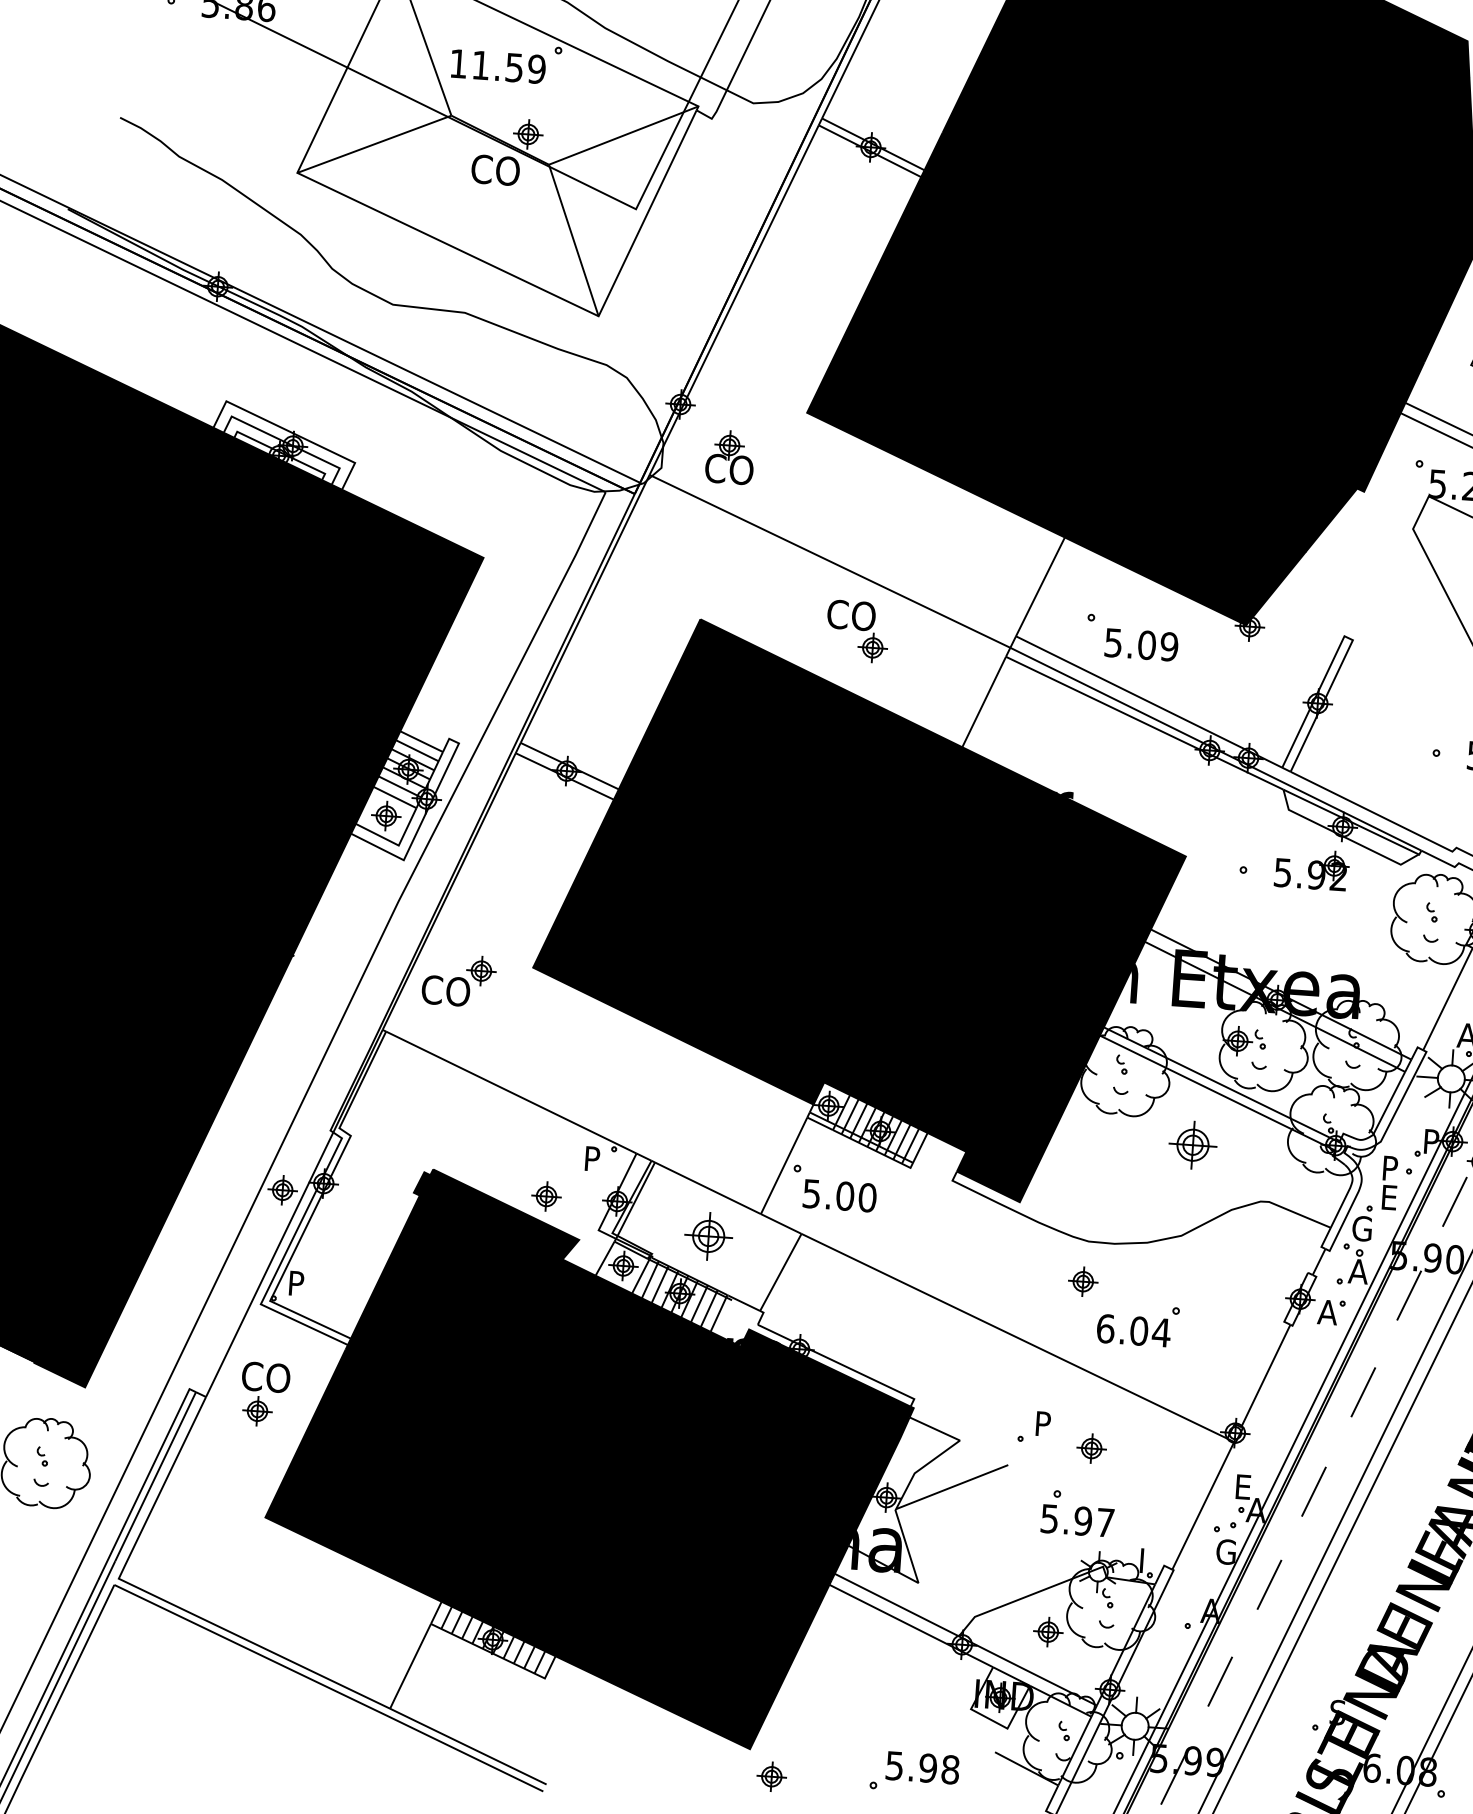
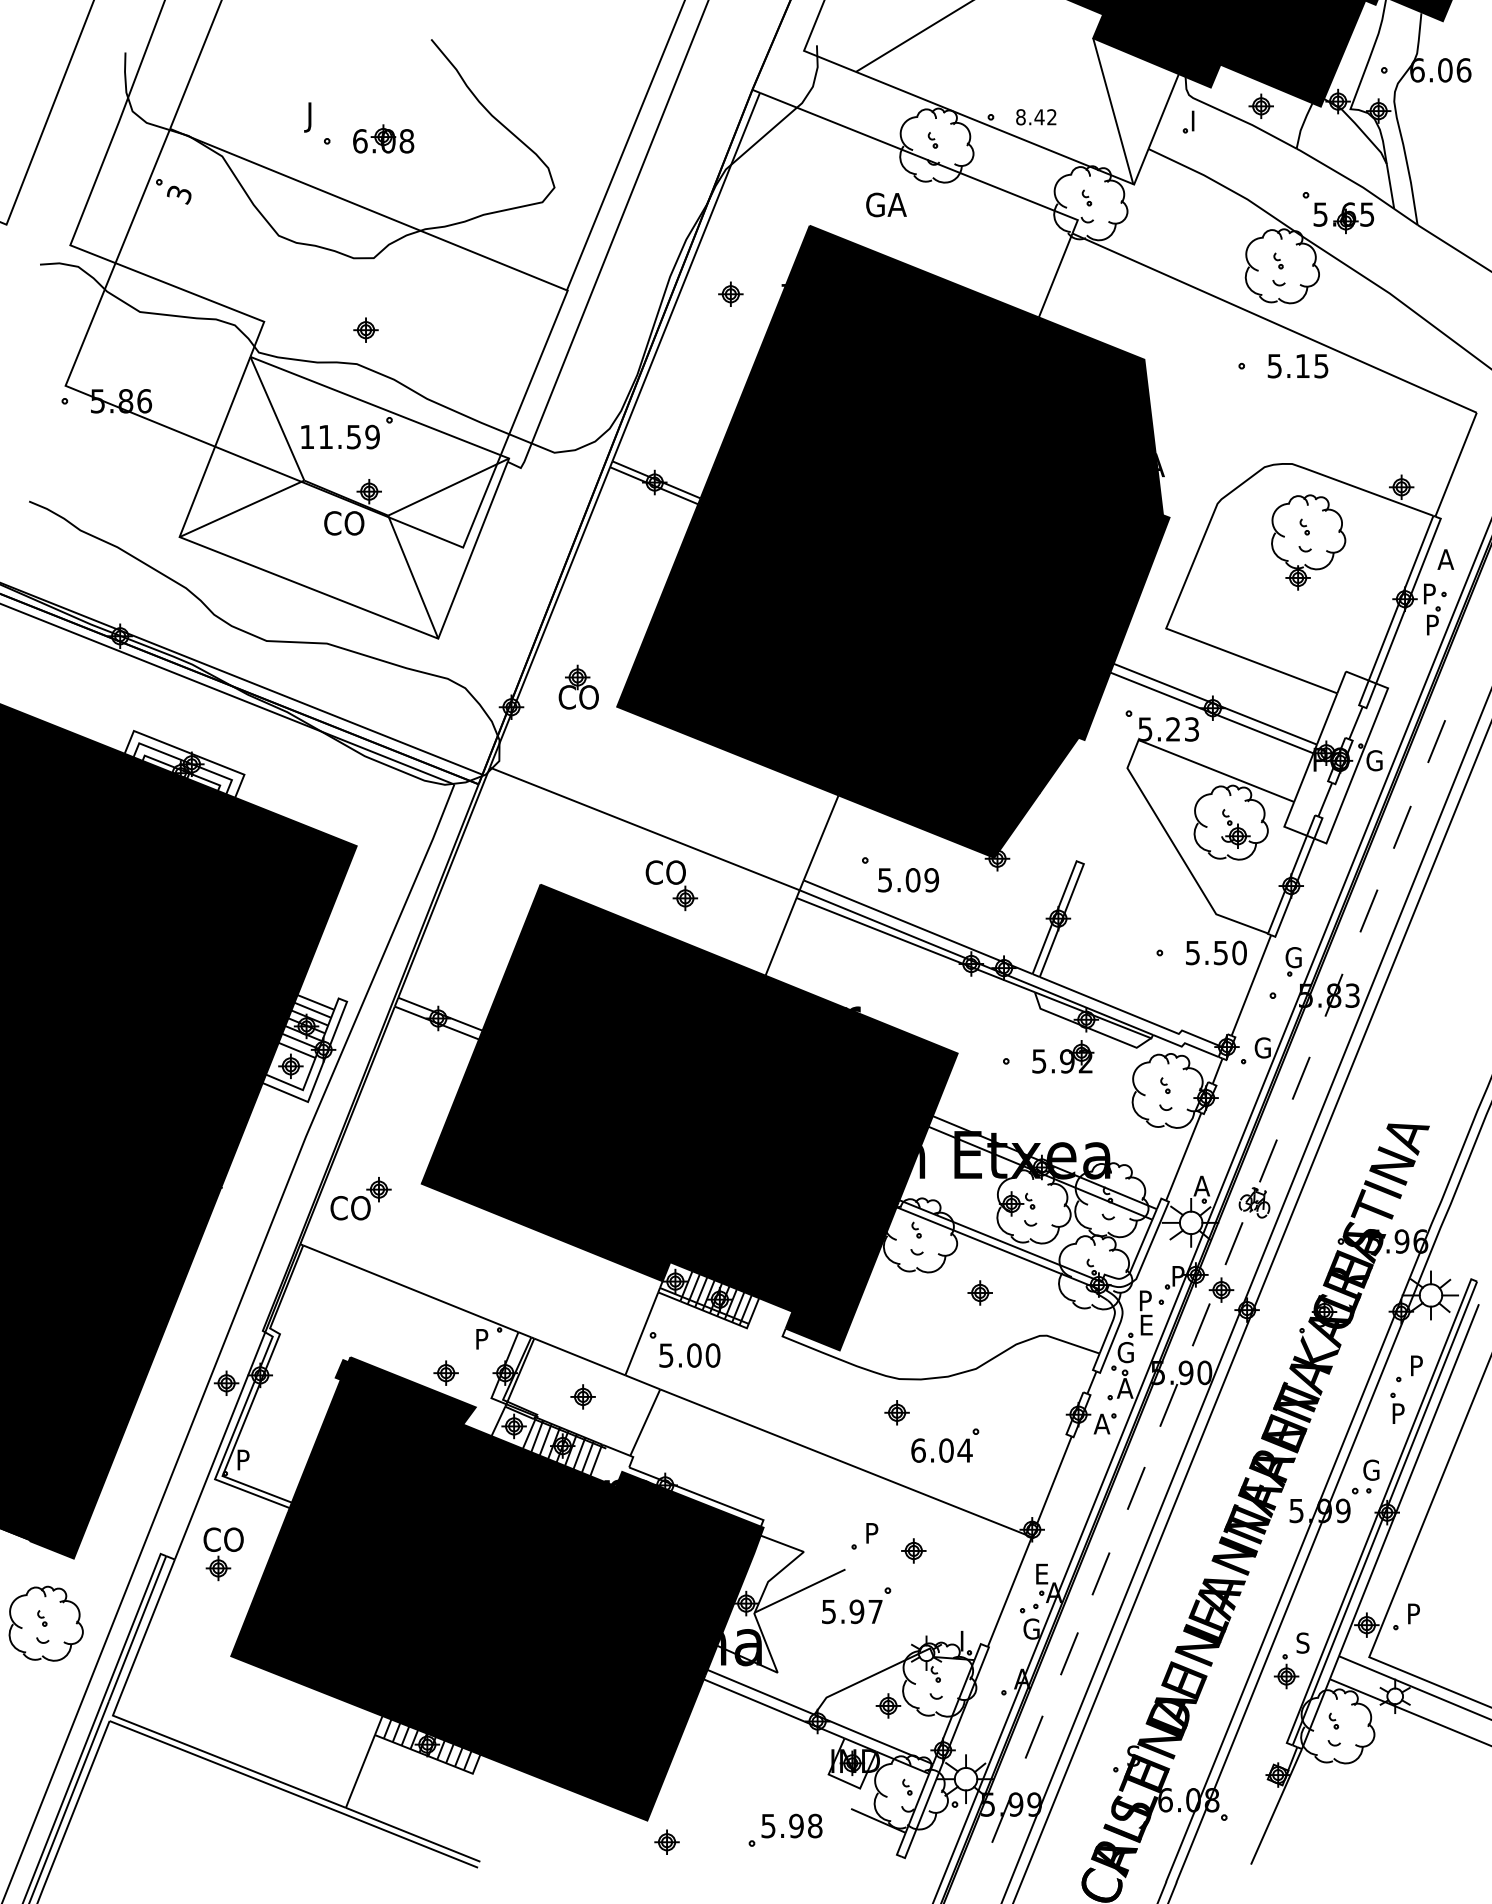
part: (729, 456) -> (578, 686), moved
part: (1192, 1144) -> (979, 1292), size x0.62
part: (707, 1235) -> (582, 1396), size x0.62
text: (1077, 1520) -> (852, 1611), moved

